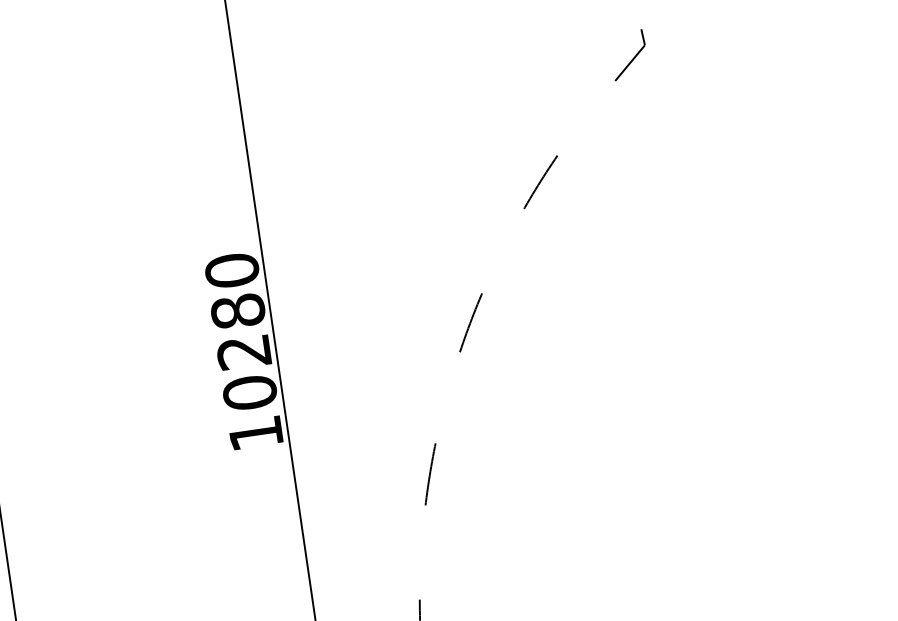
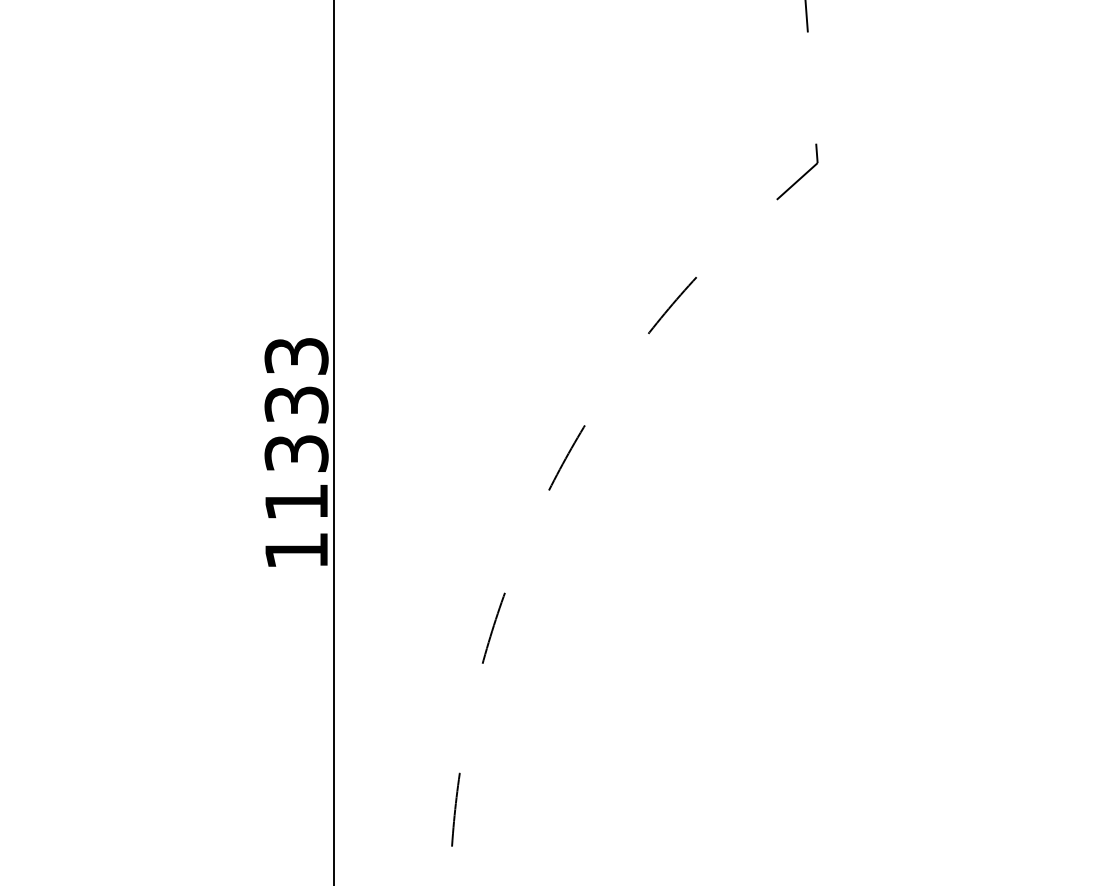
text: (241, 332) -> (296, 429), 10280 -> 11333

